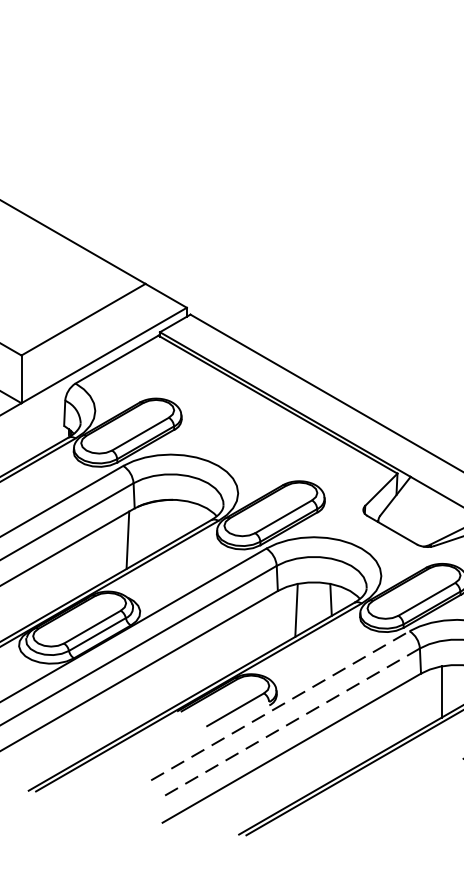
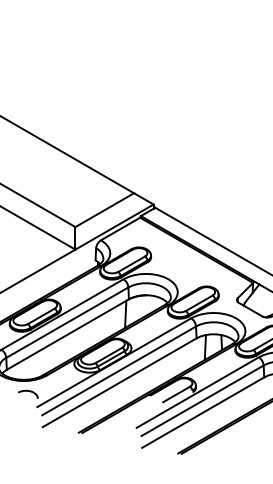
line: (281, 705) -> (198, 392), dashed -> solid
line: (290, 724) -> (202, 401), dashed -> solid

